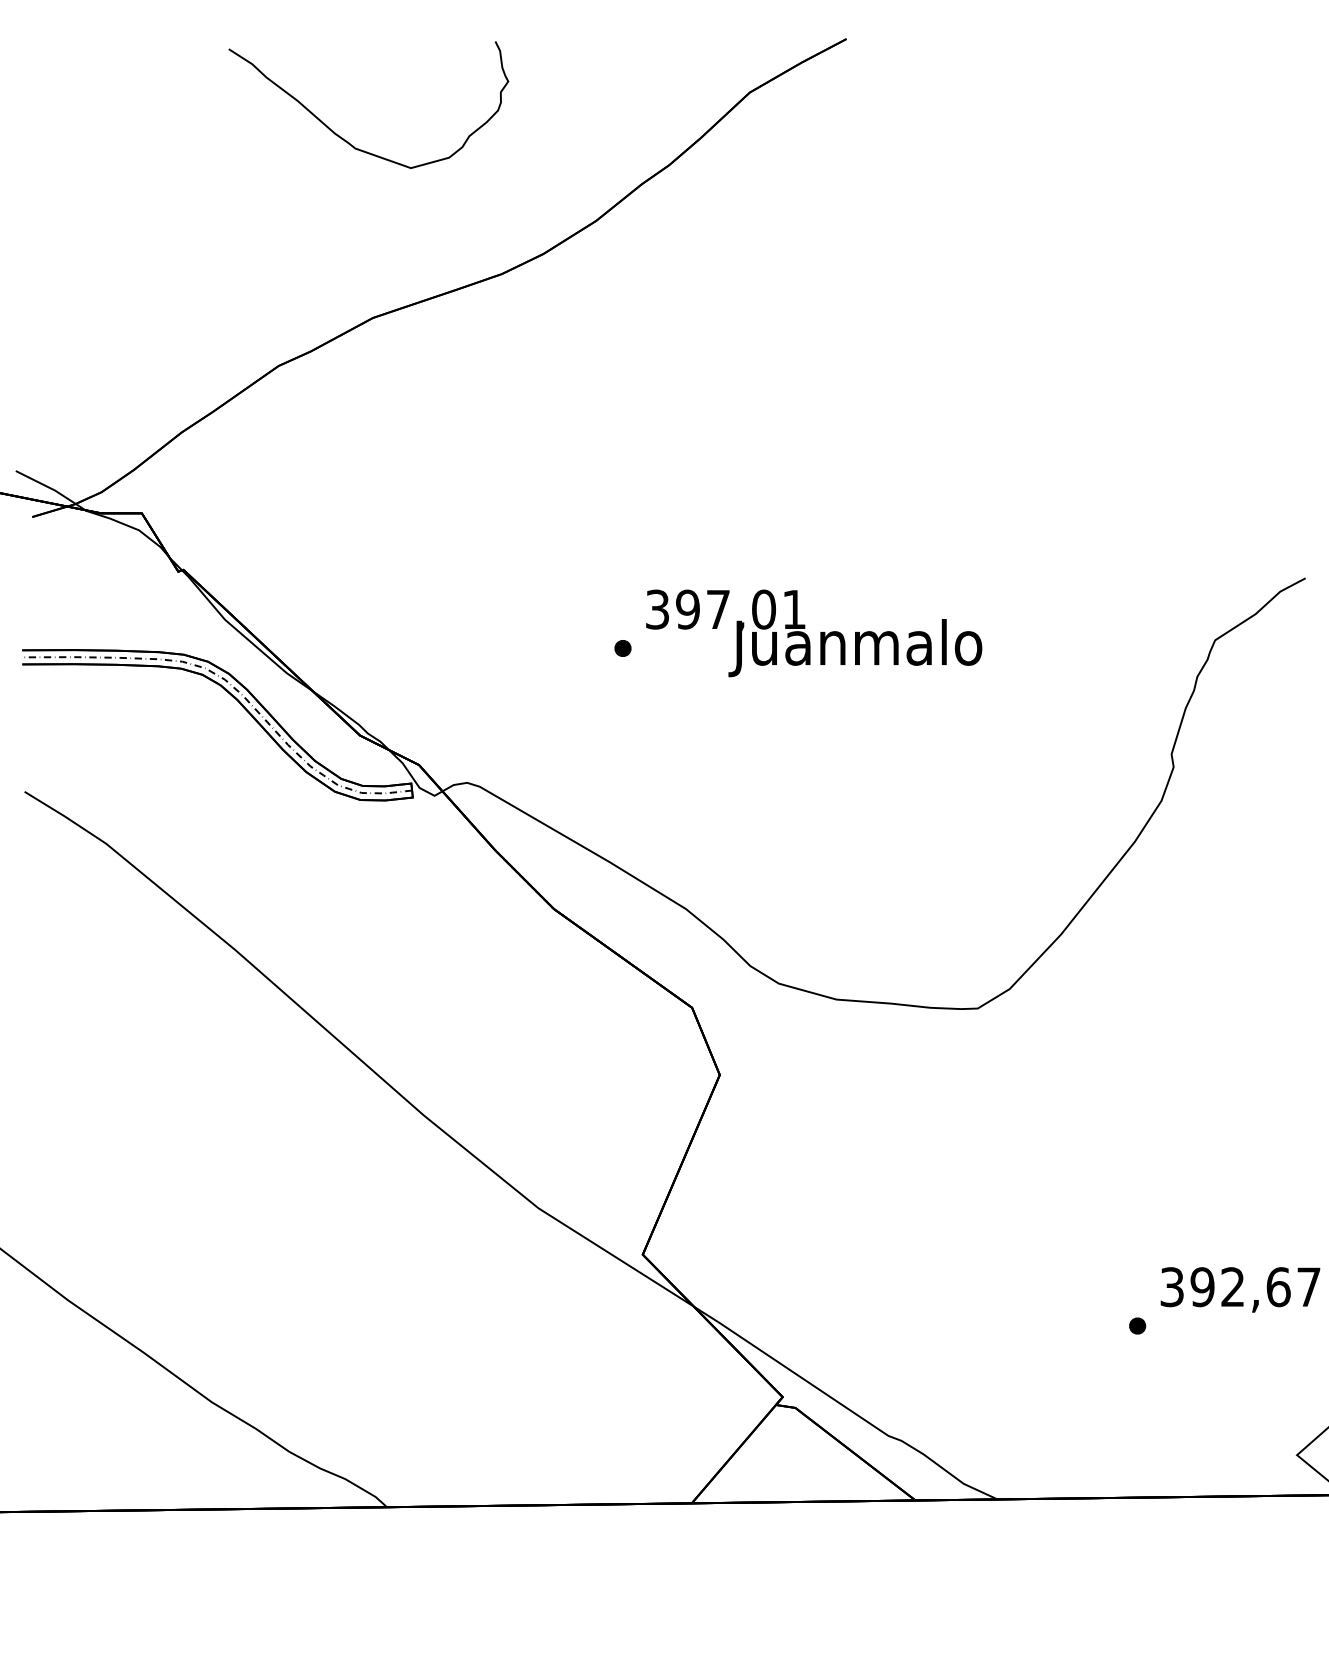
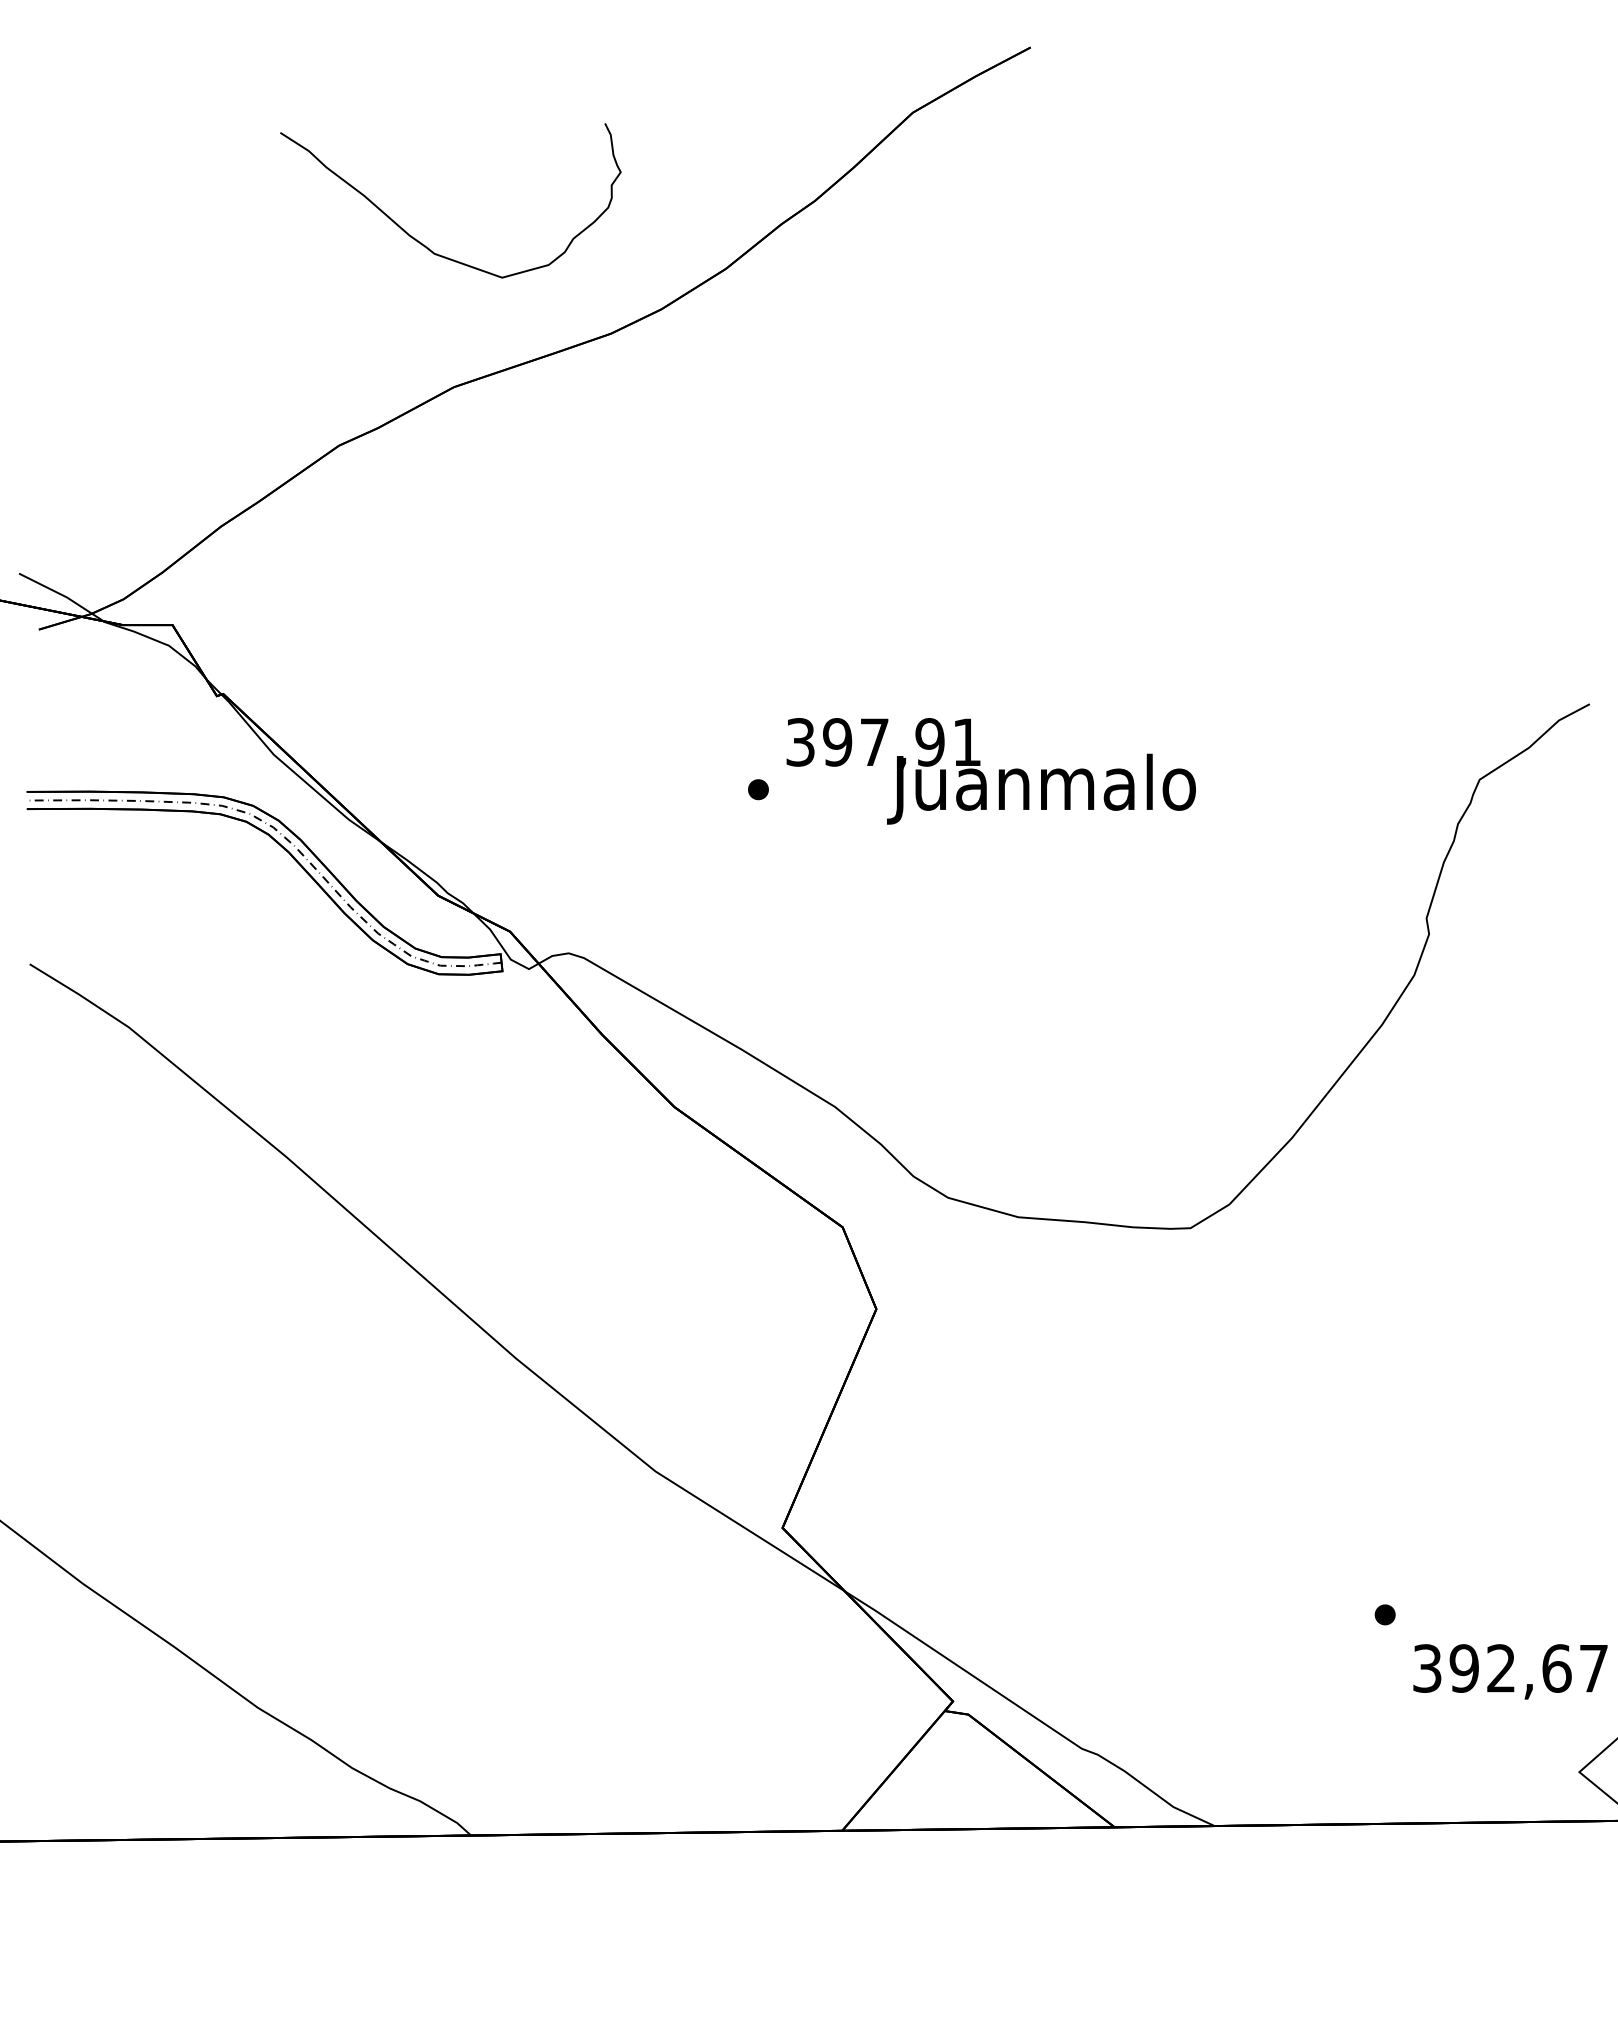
curve: (344, 139) -> (421, 242), moved
text: (763, 609) -> (929, 742), 397,01 -> 397,91
text: (1240, 1289) -> (1510, 1671), moved

